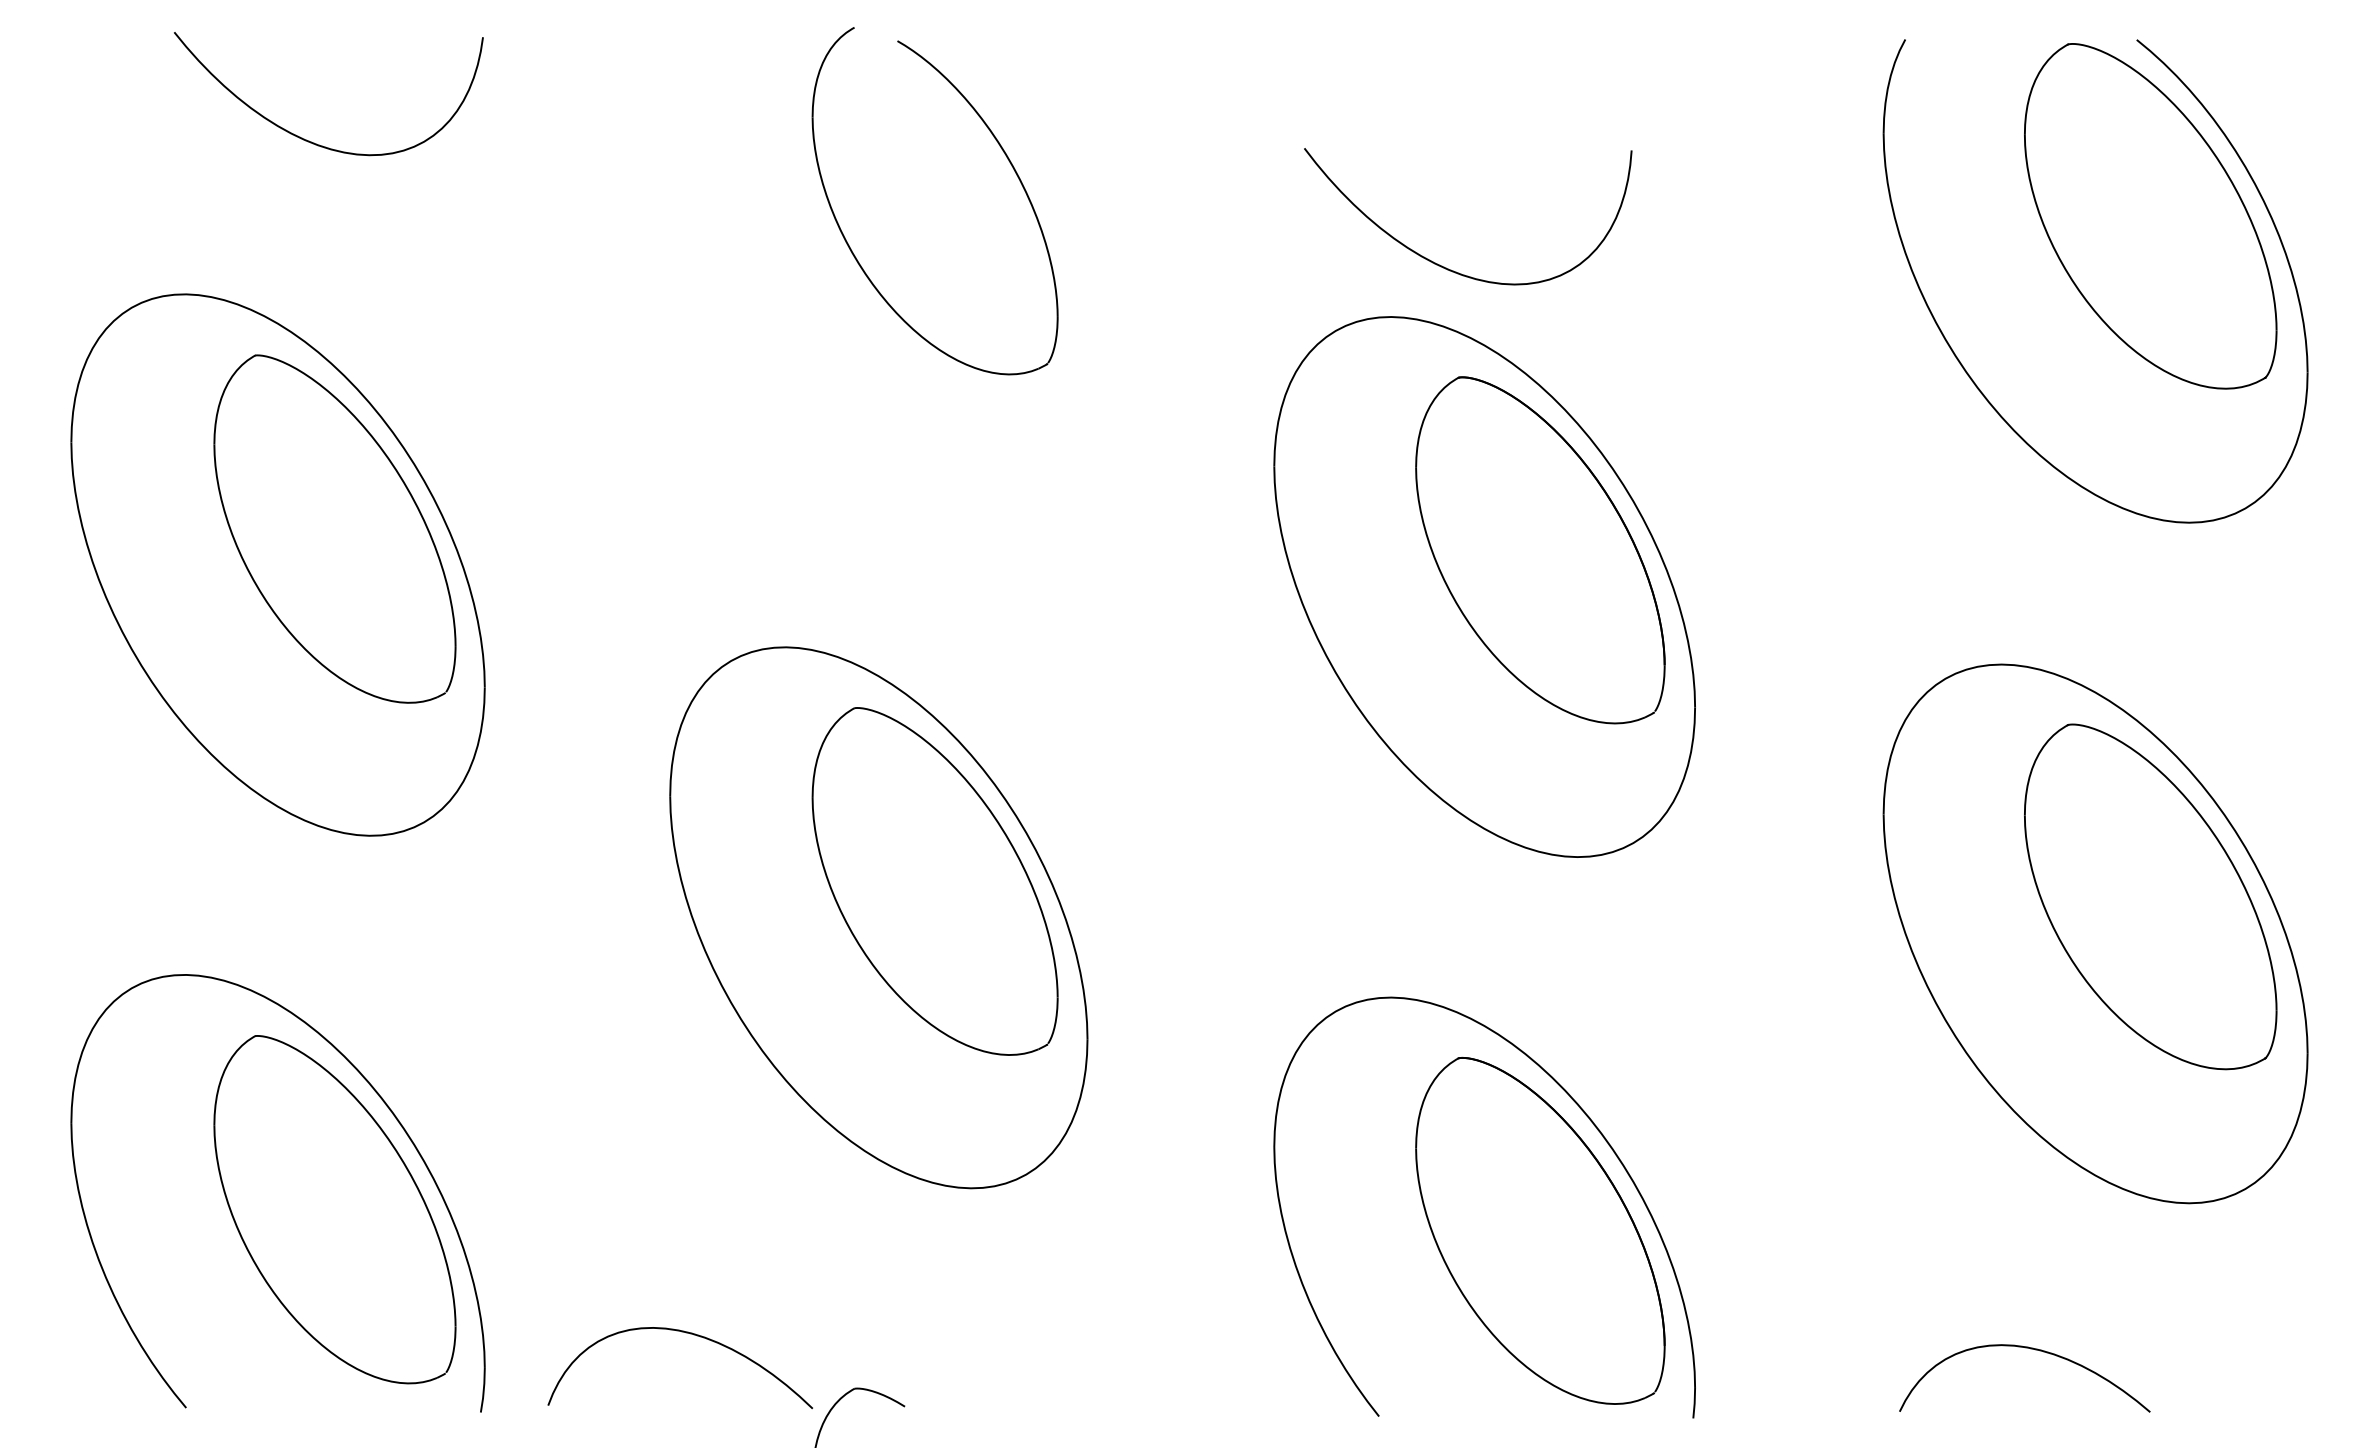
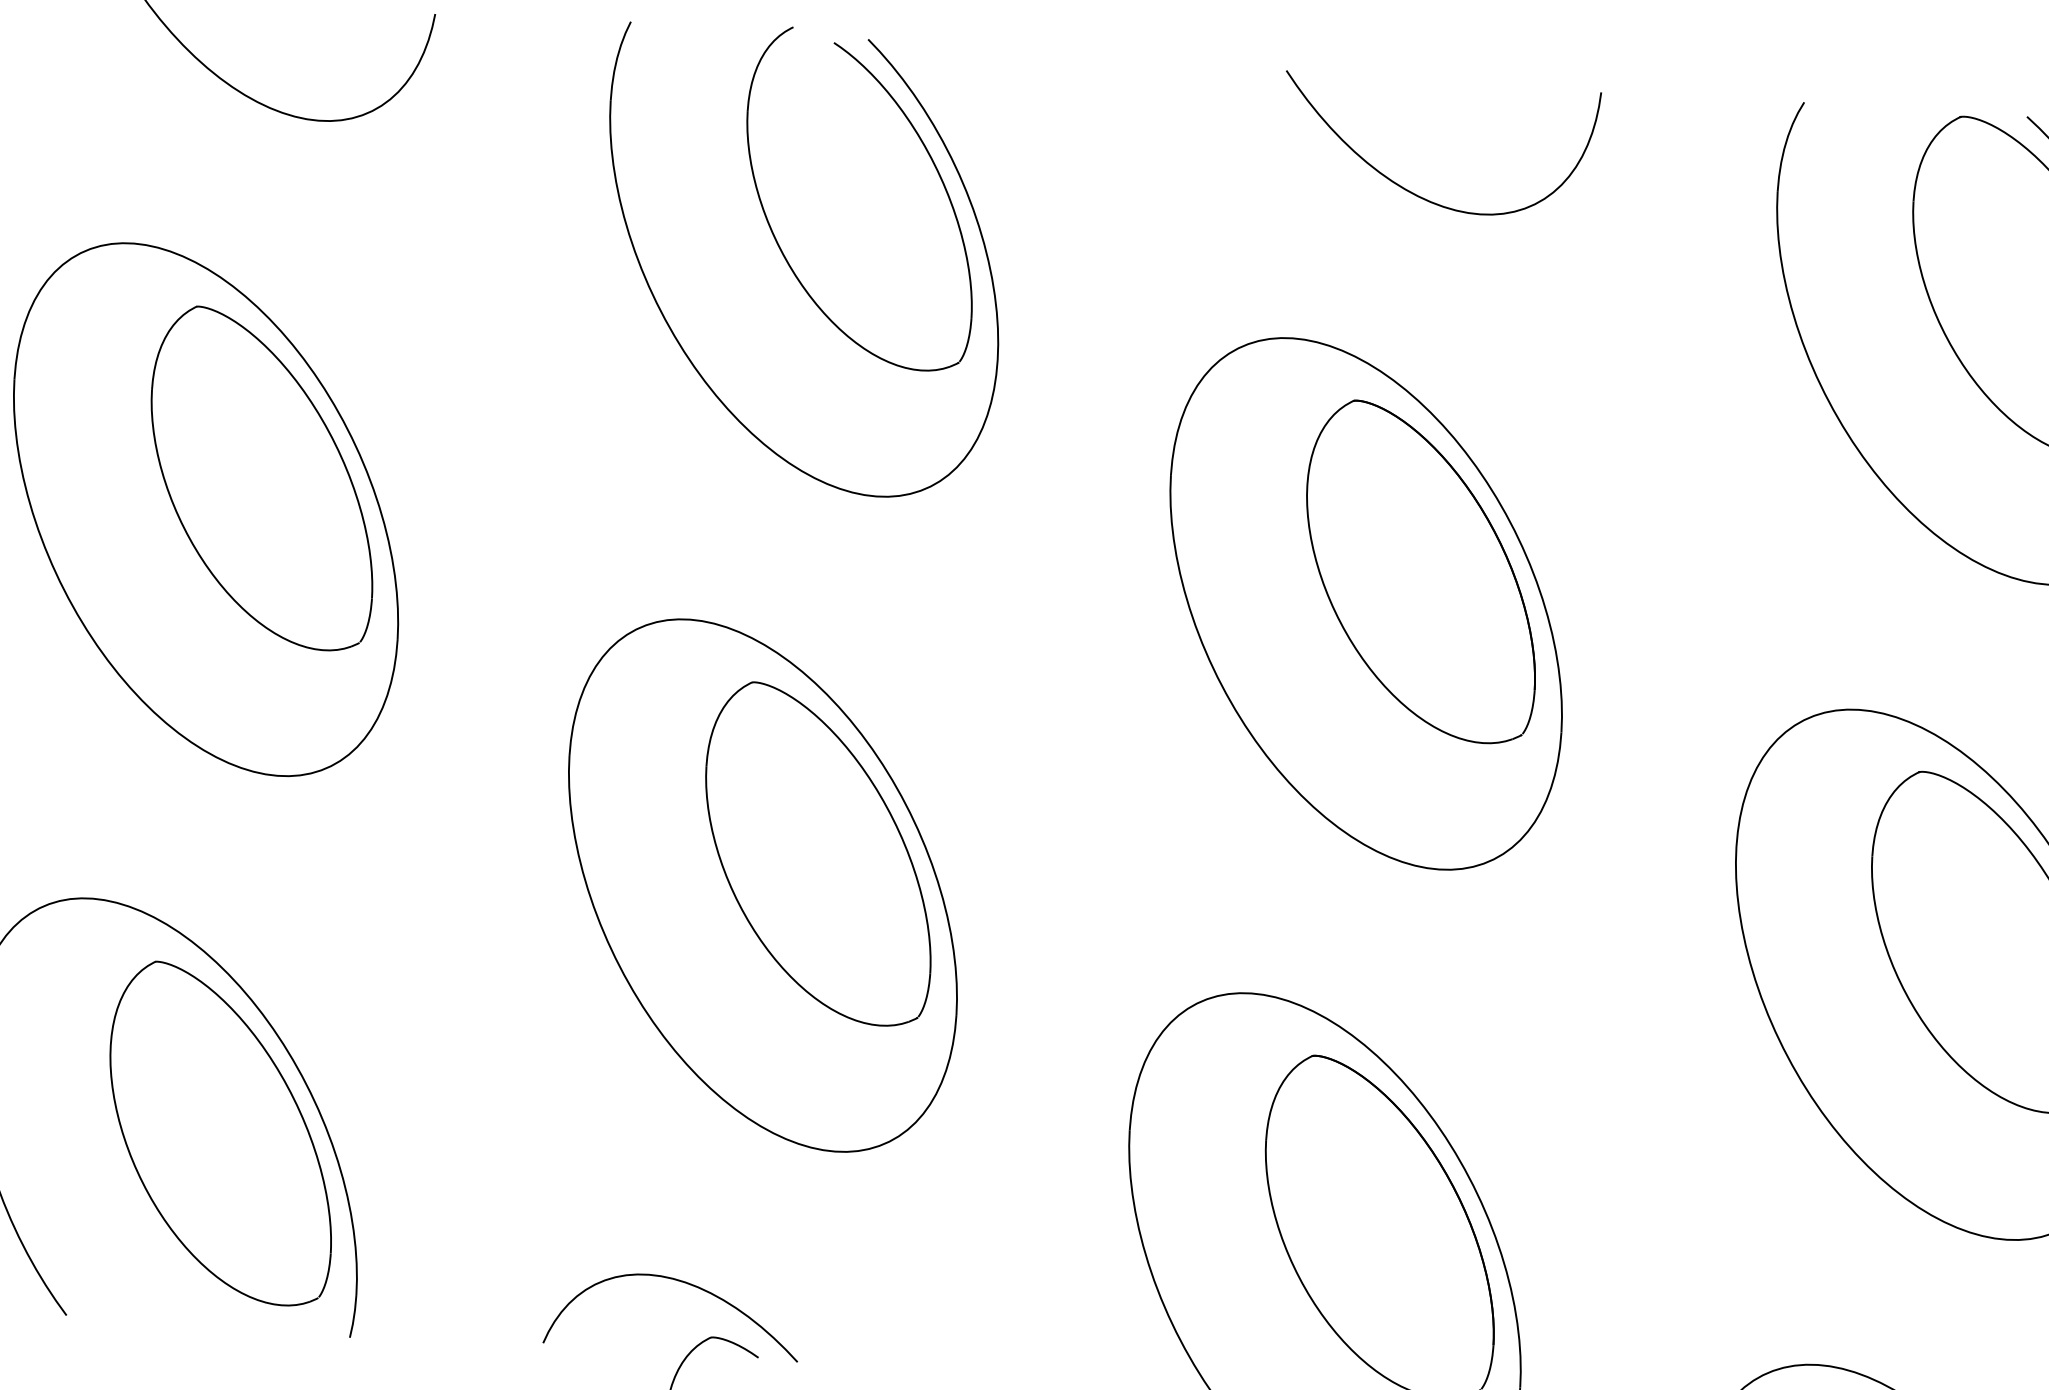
curve: (1444, 266) -> (1414, 192), moved
part: (753, 355) -> (676, 336), added
curve: (686, 1333) -> (680, 1282), moved

